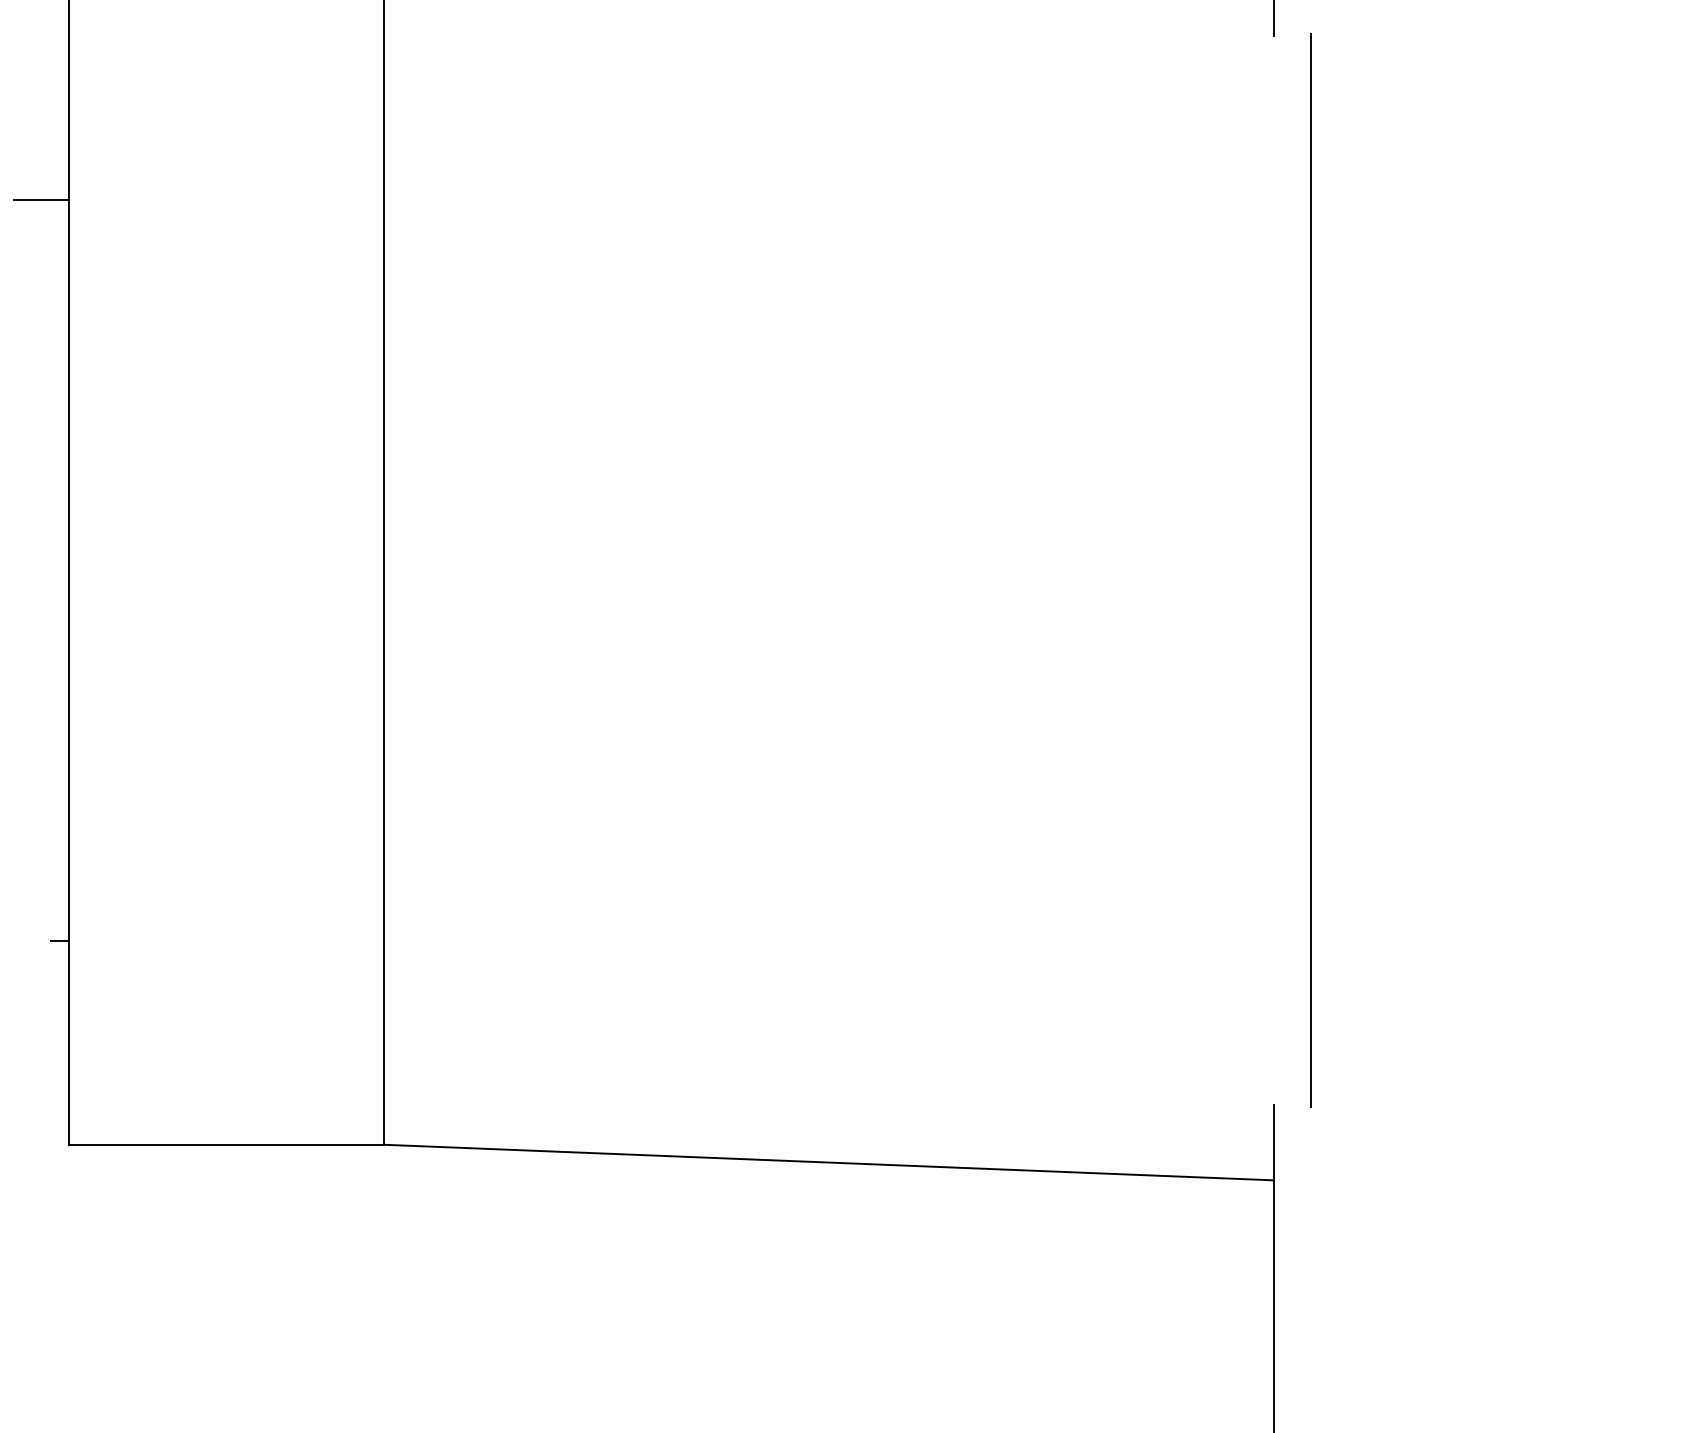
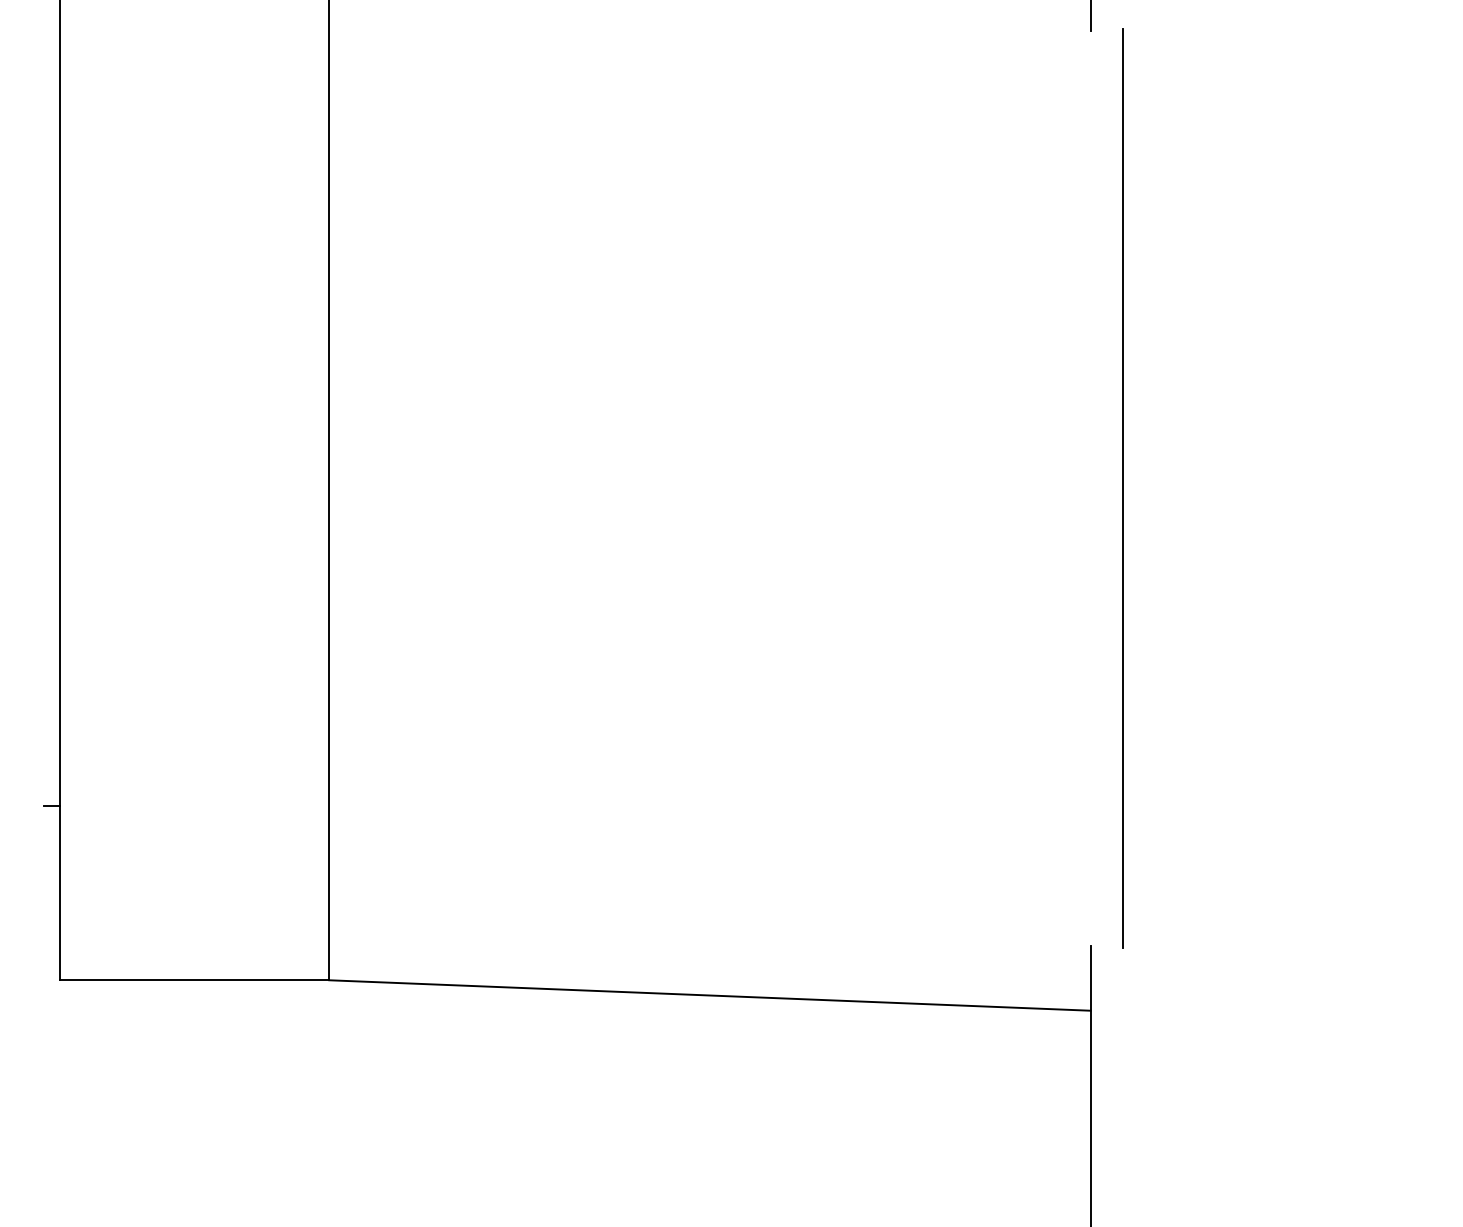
line: (41, 199) -> (35, 170), removed

